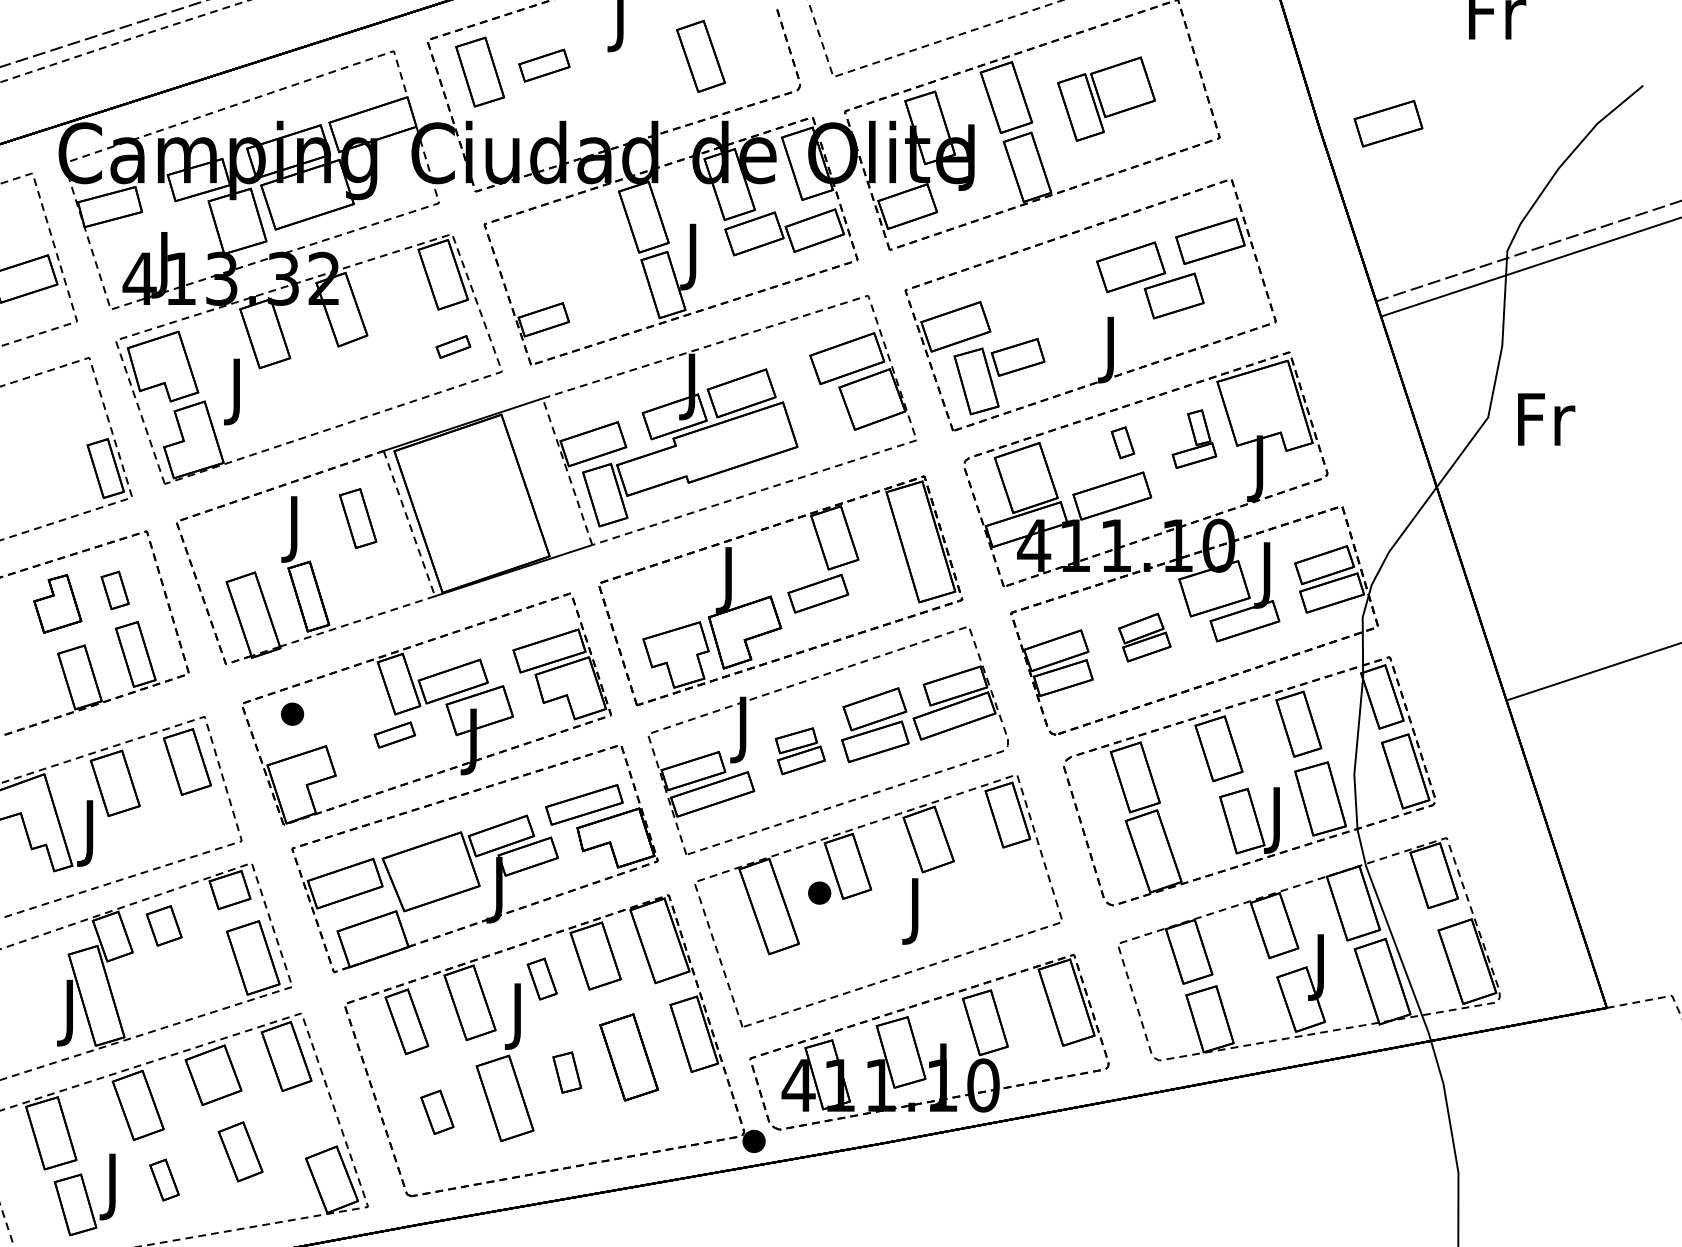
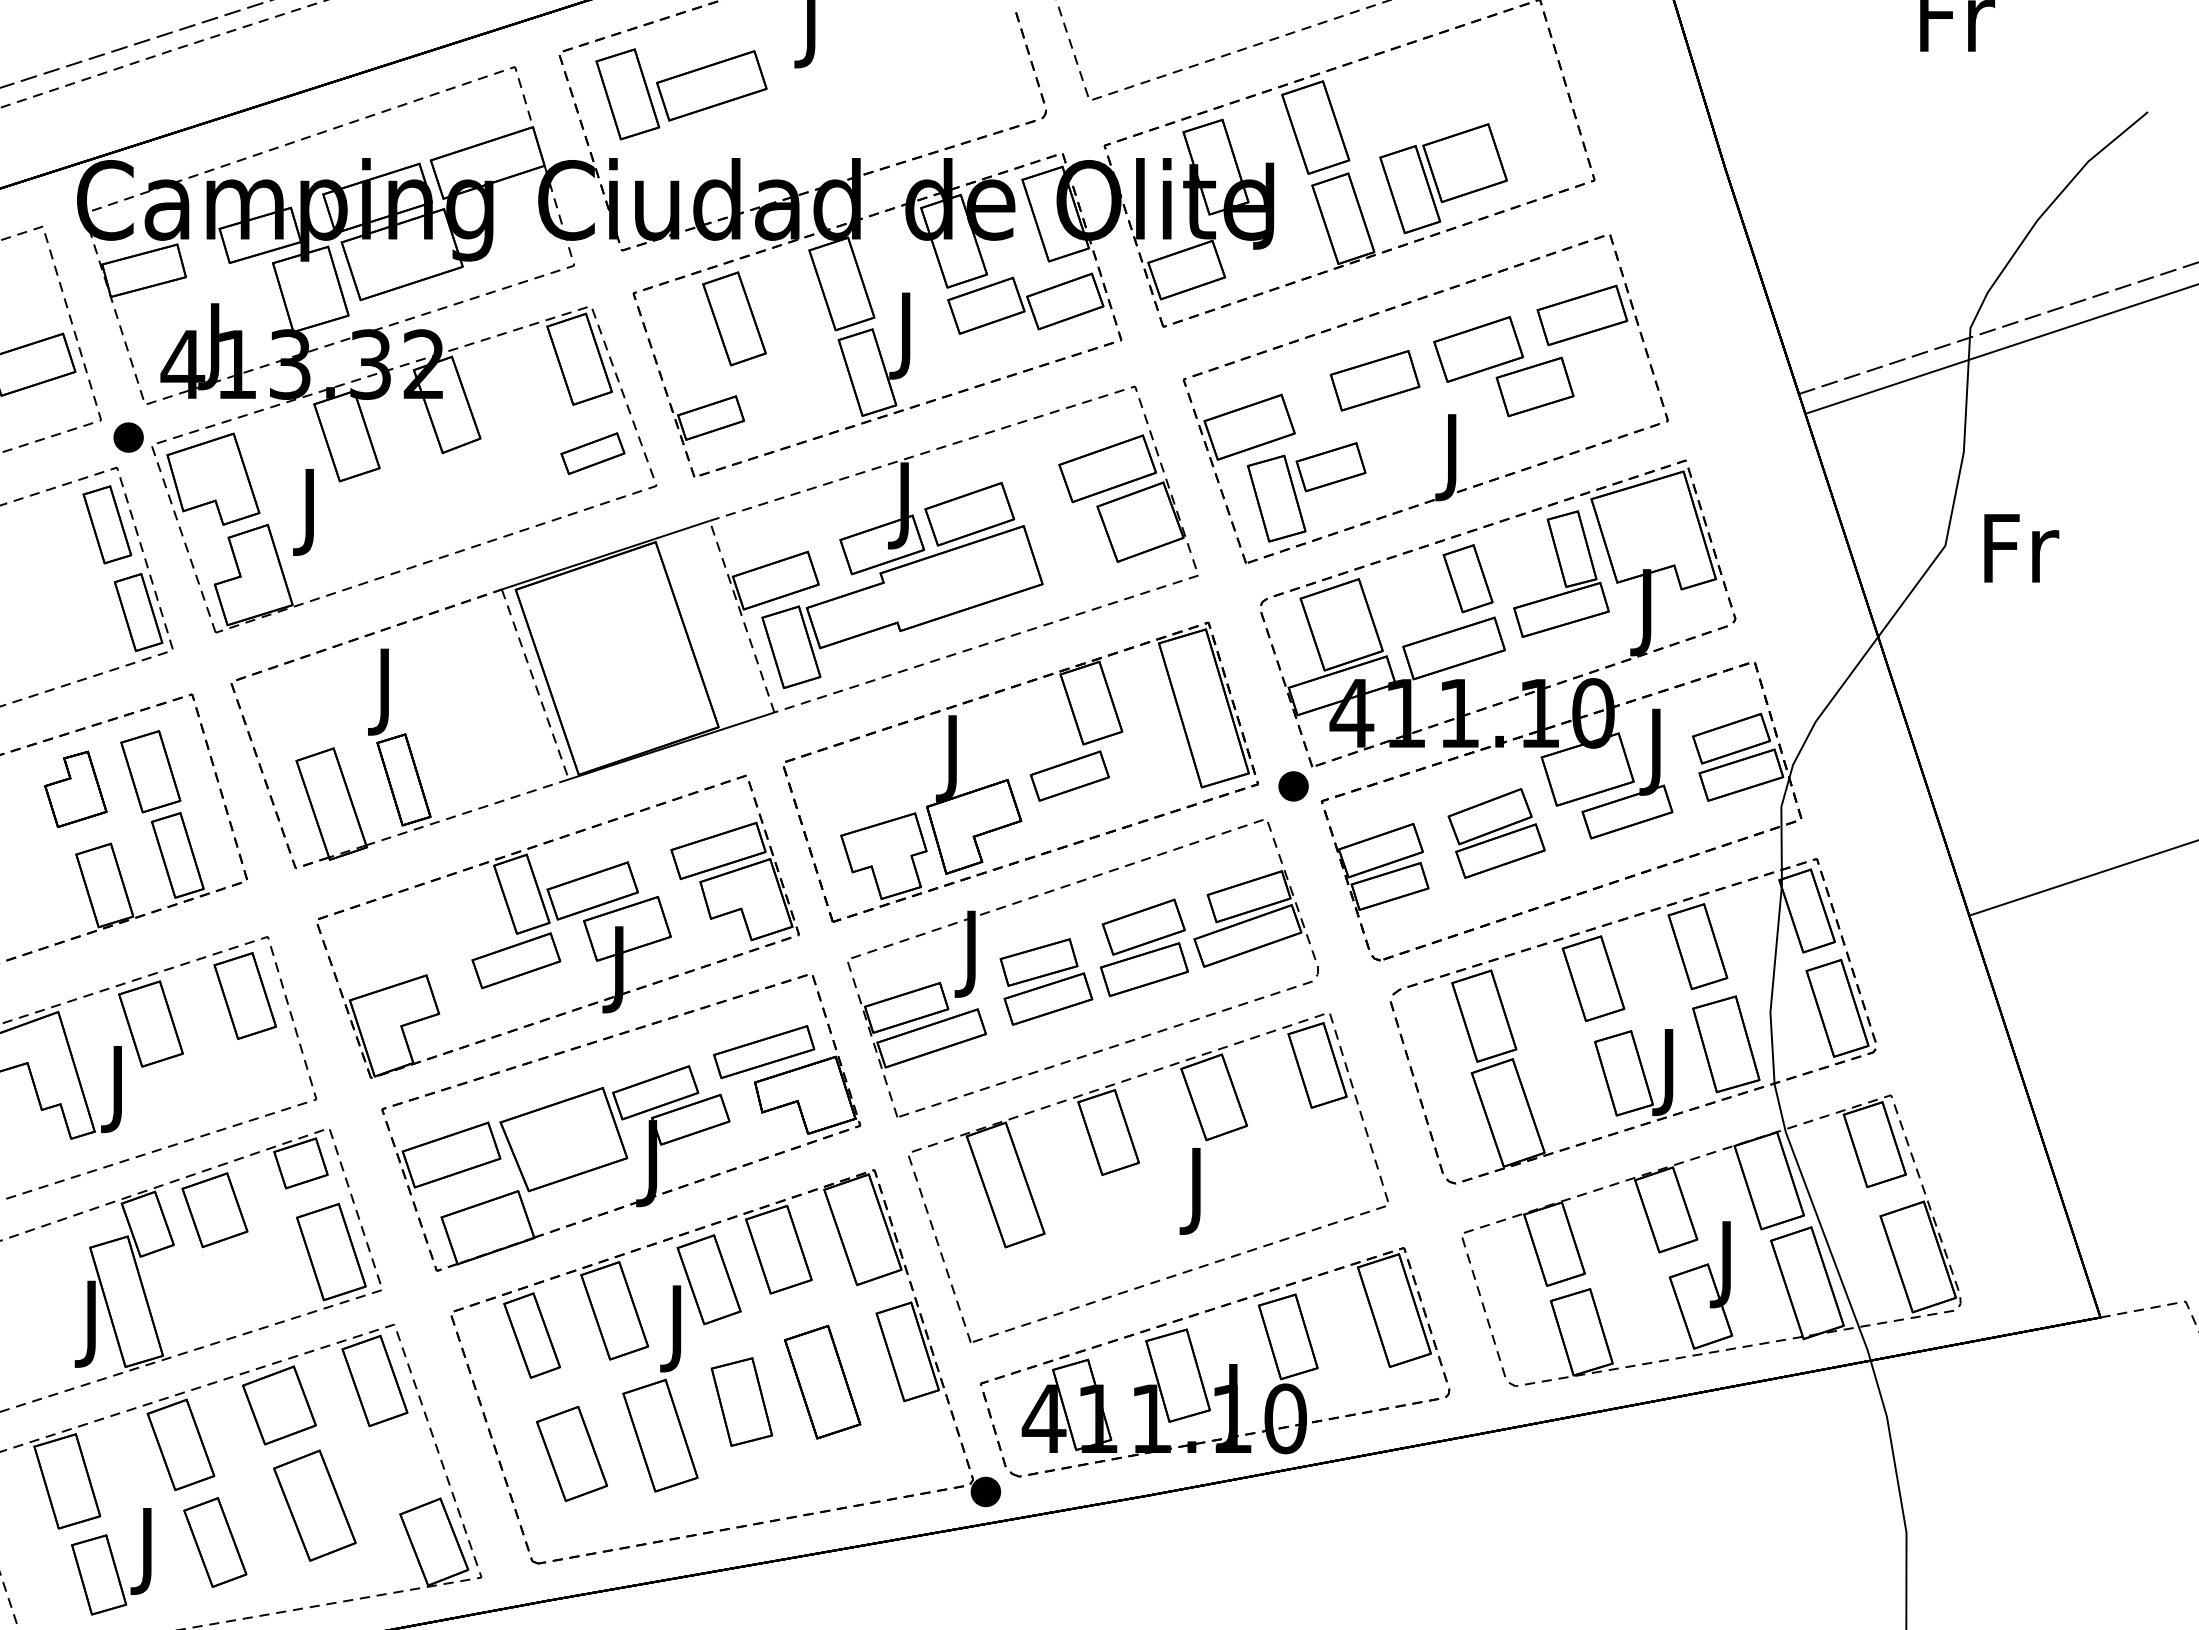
part: (700, 56) -> (734, 318), moved
part: (544, 65) -> (711, 85), size x1.67
part: (1106, 99) -> (1443, 178), moved
part: (1388, 123) -> (1374, 380), moved
part: (453, 346) -> (592, 453), size x1.43
part: (1194, 438) -> (1561, 573), size x1.67
part: (1122, 442) -> (1467, 578), size x1.67
part: (358, 518) -> (107, 524), moved
part: (114, 590) -> (150, 771), size x1.67
part: (1144, 637) -> (1496, 833), size x1.43
part: (292, 714) -> (128, 437), moved
part: (394, 734) -> (516, 960), size x1.67
part: (800, 750) -> (1046, 981), size x1.43
part: (819, 893) -> (1293, 786), moved
part: (163, 926) -> (214, 1210), size x1.43
part: (541, 978) -> (708, 1279), size x1.67
part: (567, 1072) -> (741, 1401), size x1.67
part: (437, 1112) -> (571, 1453), size x1.67
part: (240, 1151) -> (314, 1505), size x1.43
part: (164, 1180) -> (215, 1542), size x1.67

